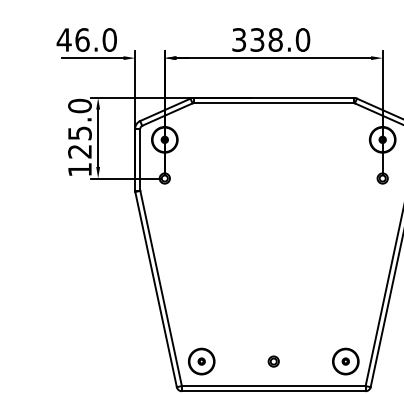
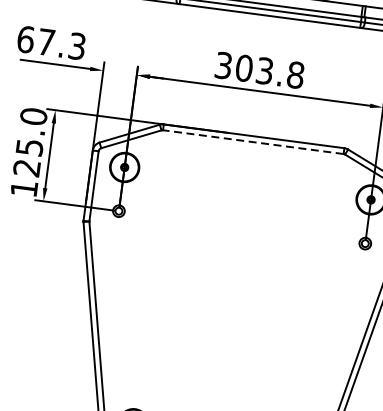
text: (86, 39) -> (51, 42), 46.0 -> 67.3
text: (280, 39) -> (270, 71), 338.0 -> 303.8
line: (273, 103) -> (252, 142), solid -> dashed

